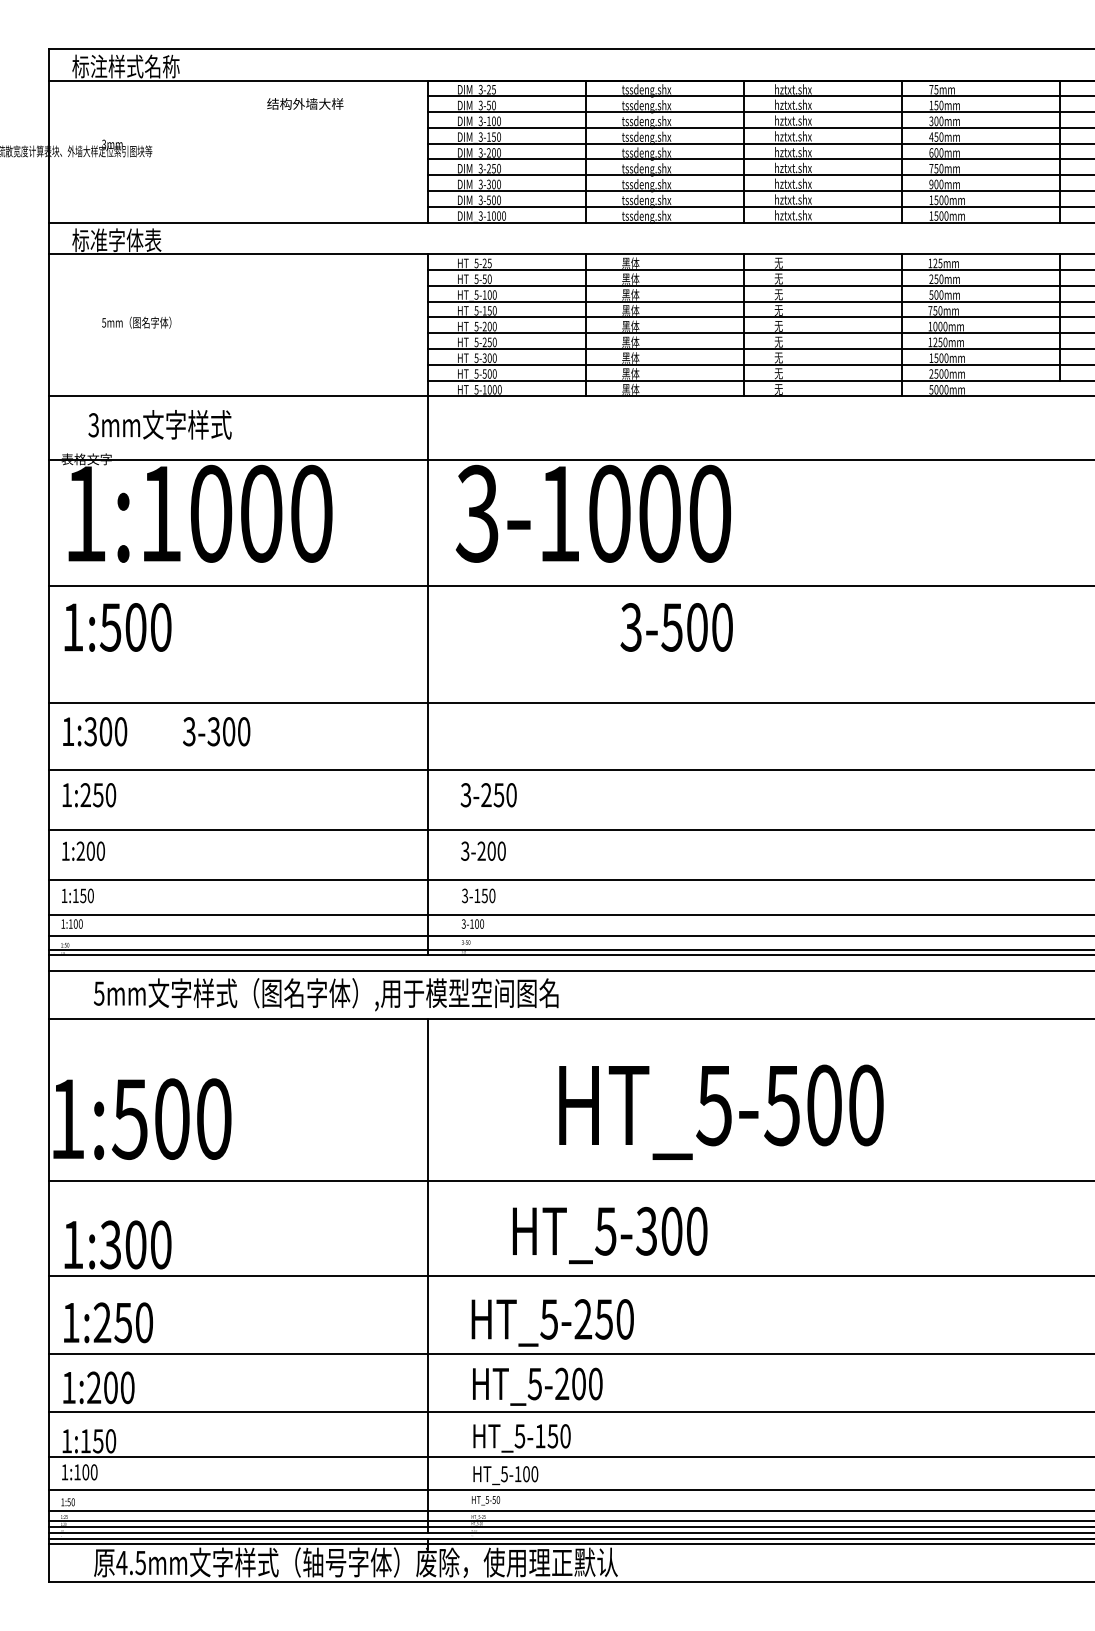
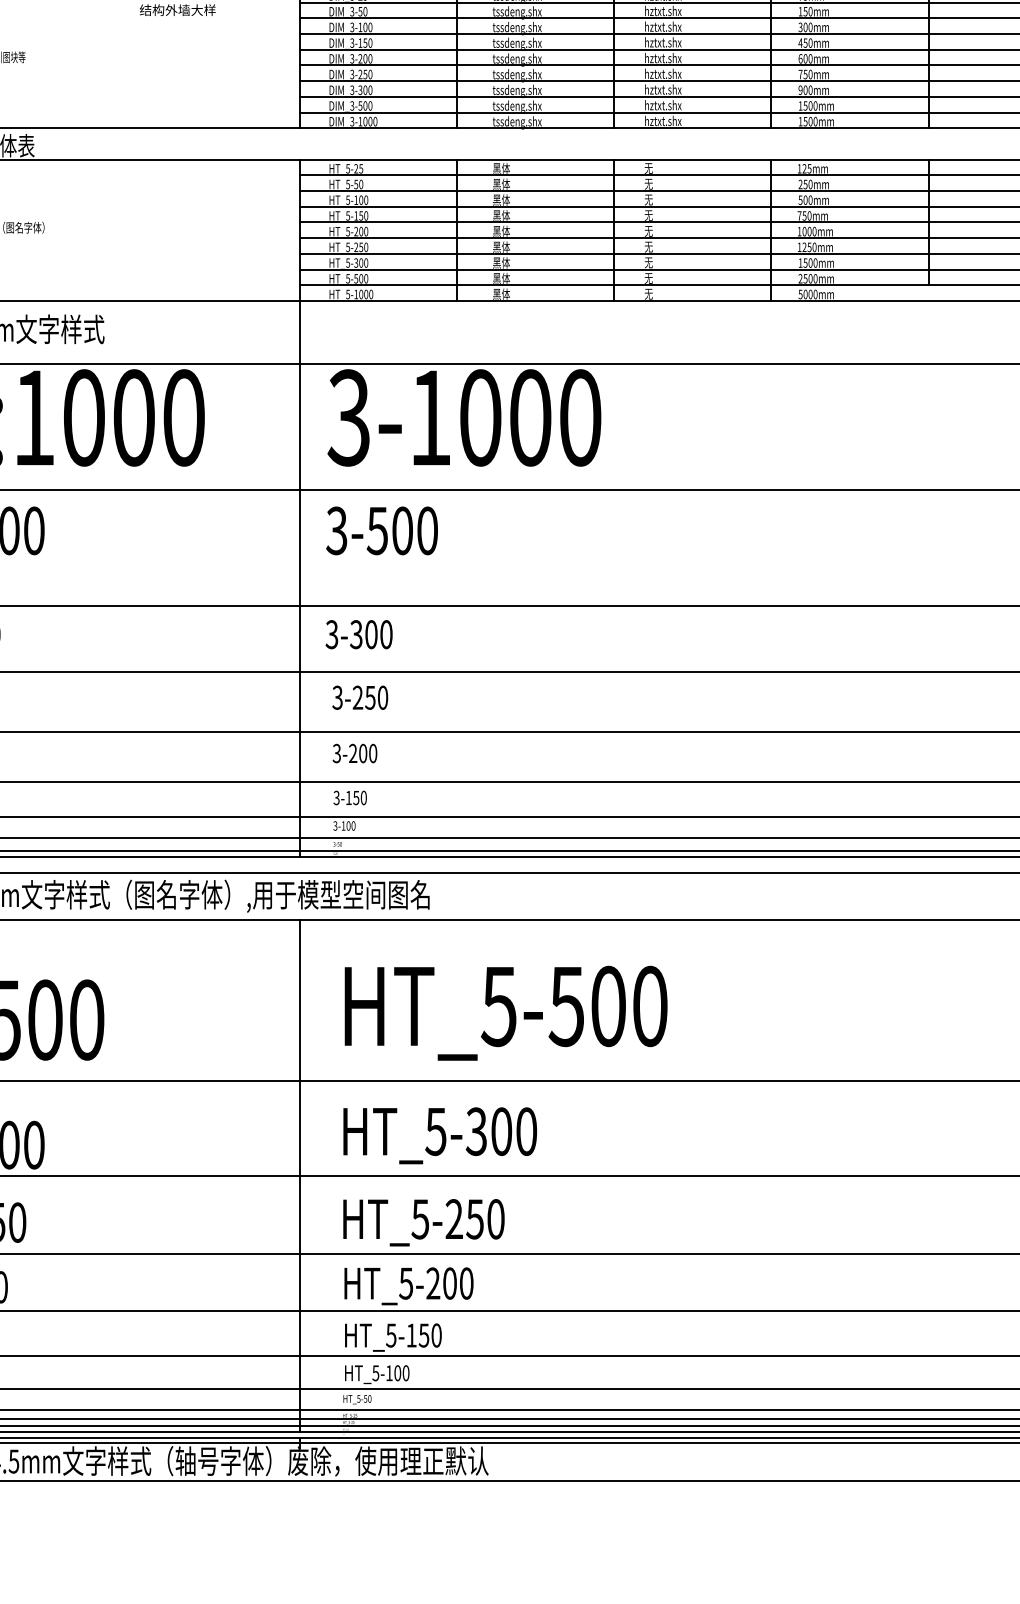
text: (676, 627) -> (381, 530), moved
text: (216, 731) -> (358, 634), moved
text: (721, 1111) -> (506, 1012), moved
text: (609, 1235) -> (439, 1135), moved

